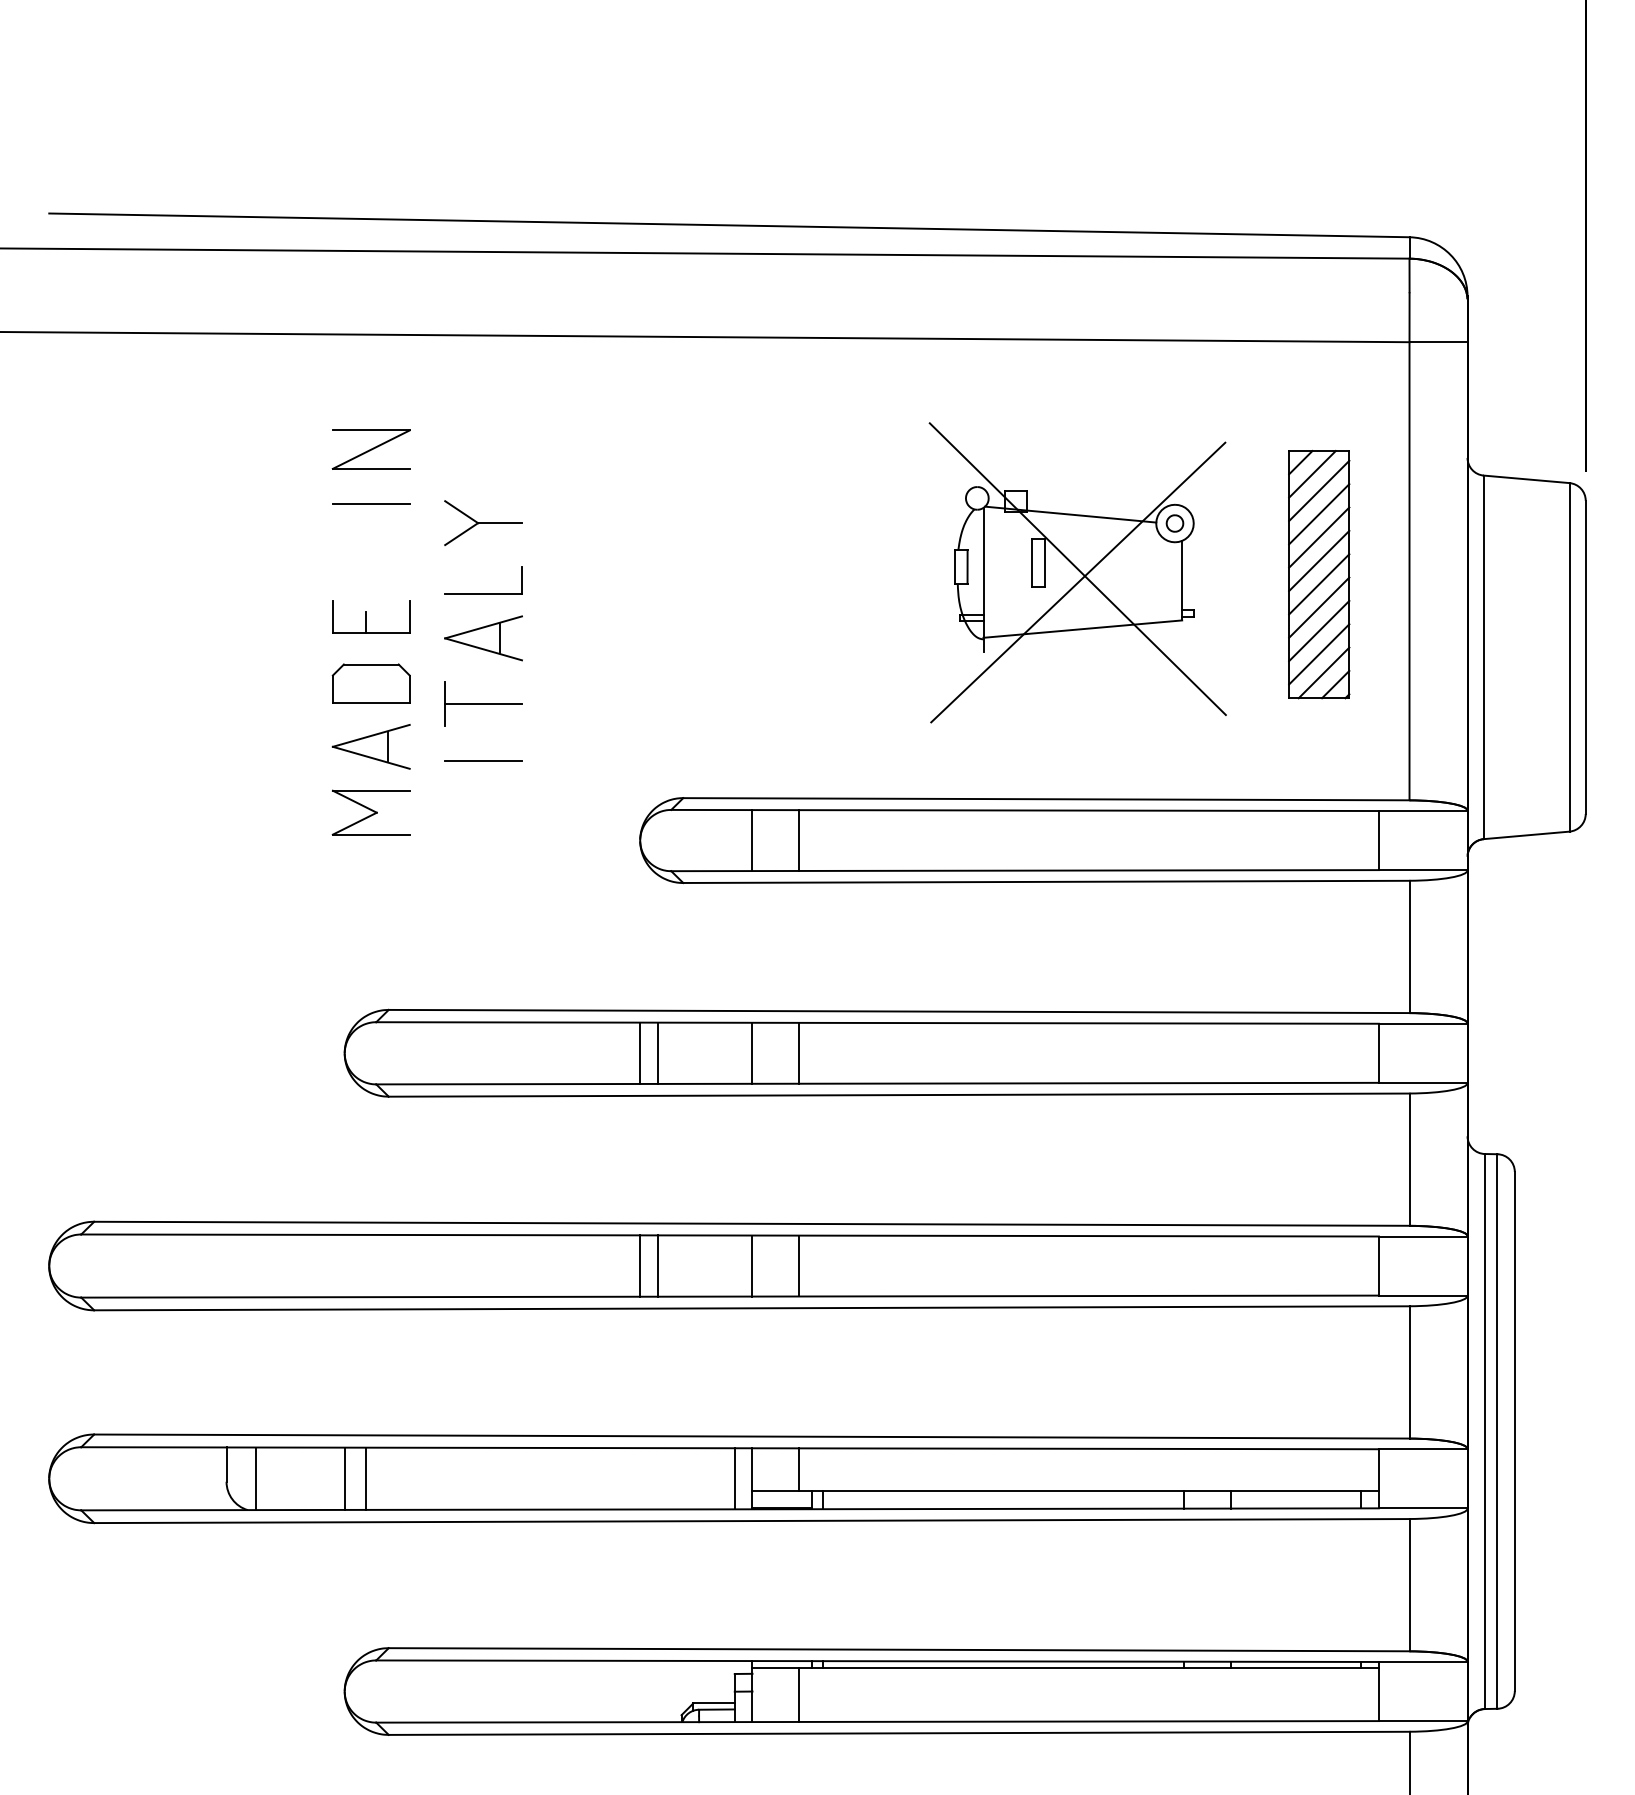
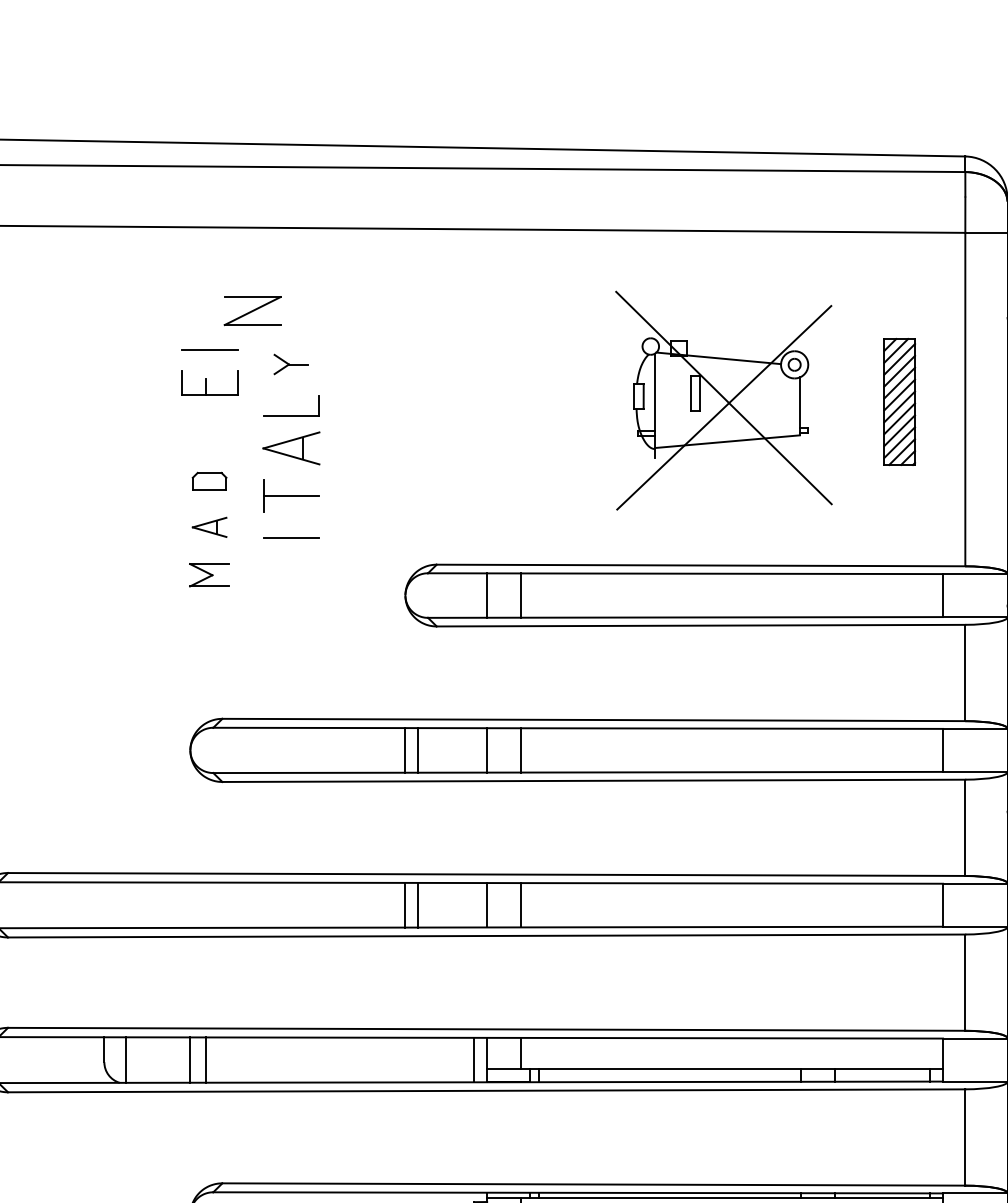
part: (370, 449) -> (252, 310), moved
part: (483, 522) -> (291, 364), size x0.6
part: (1319, 574) -> (899, 401), size x0.7
part: (371, 616) -> (209, 383), moved
part: (370, 683) -> (209, 481), size x0.6
part: (370, 746) -> (209, 527), size x0.6
part: (370, 812) -> (209, 575), size x0.7

